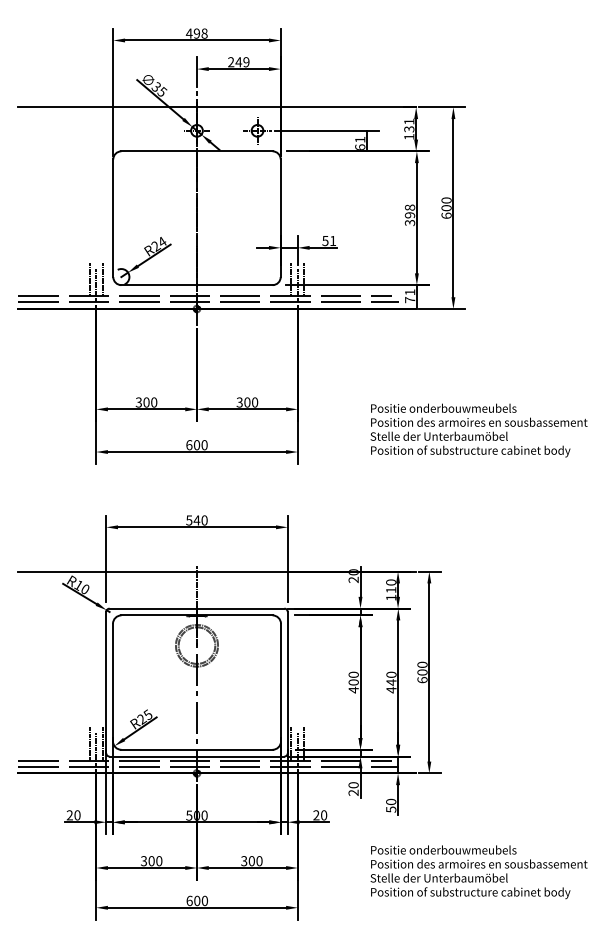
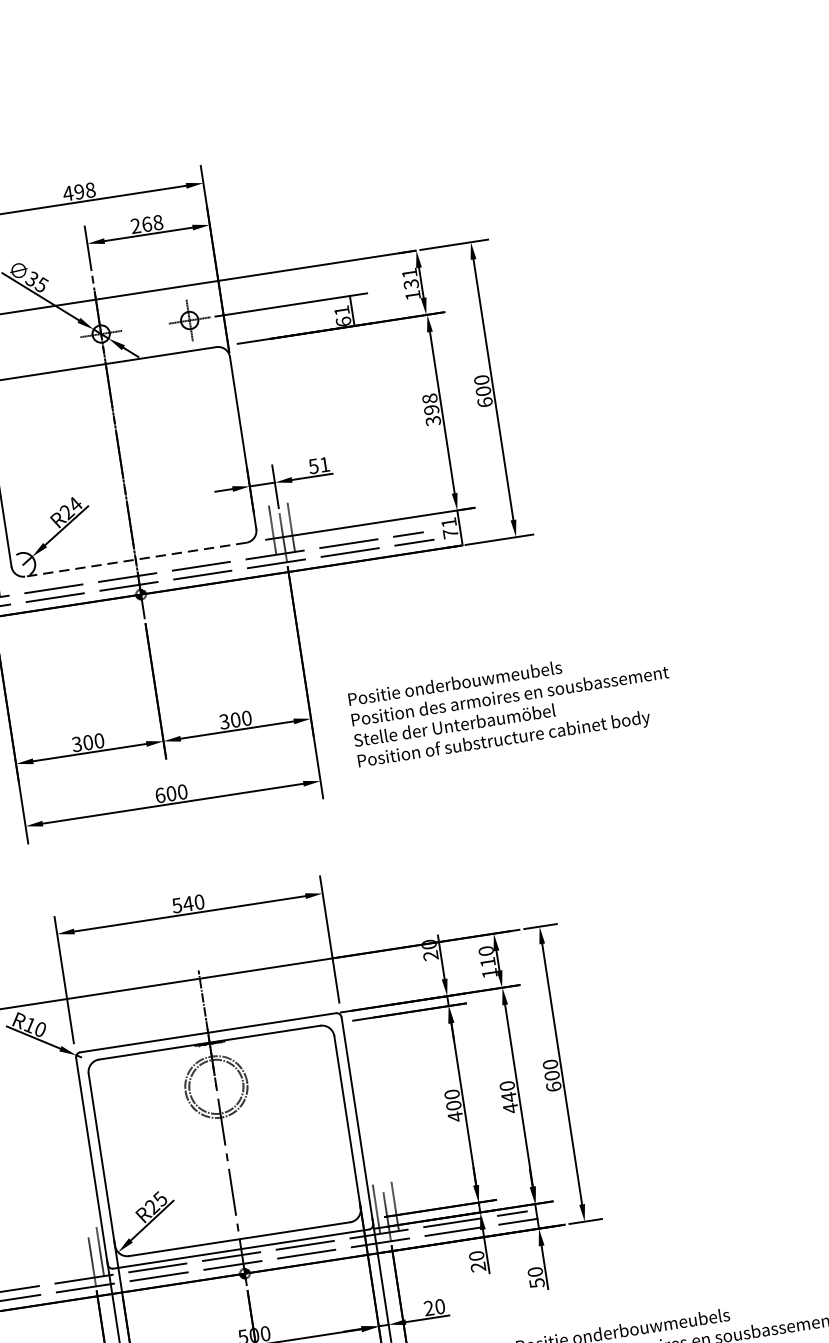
text: (242, 62) -> (152, 223), 249 -> 268
line: (197, 285) -> (136, 560), solid -> dashed
text: (478, 430) -> (510, 707), moved
line: (89, 743) -> (81, 1254), removed

